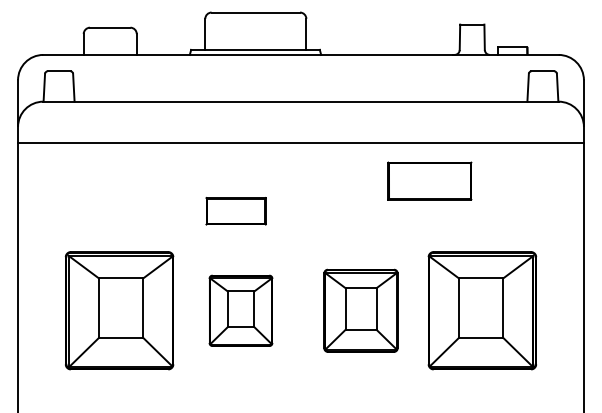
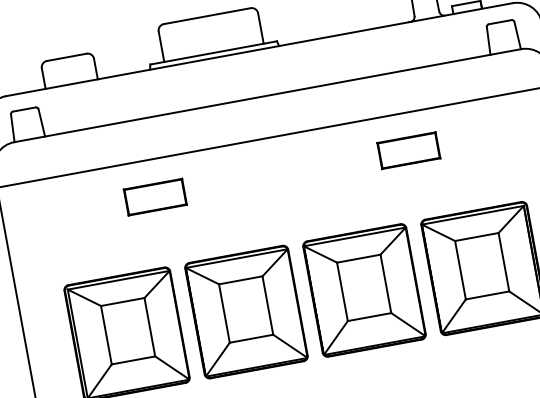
part: (429, 181) -> (408, 150), size x0.71
part: (235, 211) -> (154, 197), moved
part: (240, 310) -> (245, 311), size x1.67
part: (360, 310) -> (363, 290), size x1.43

